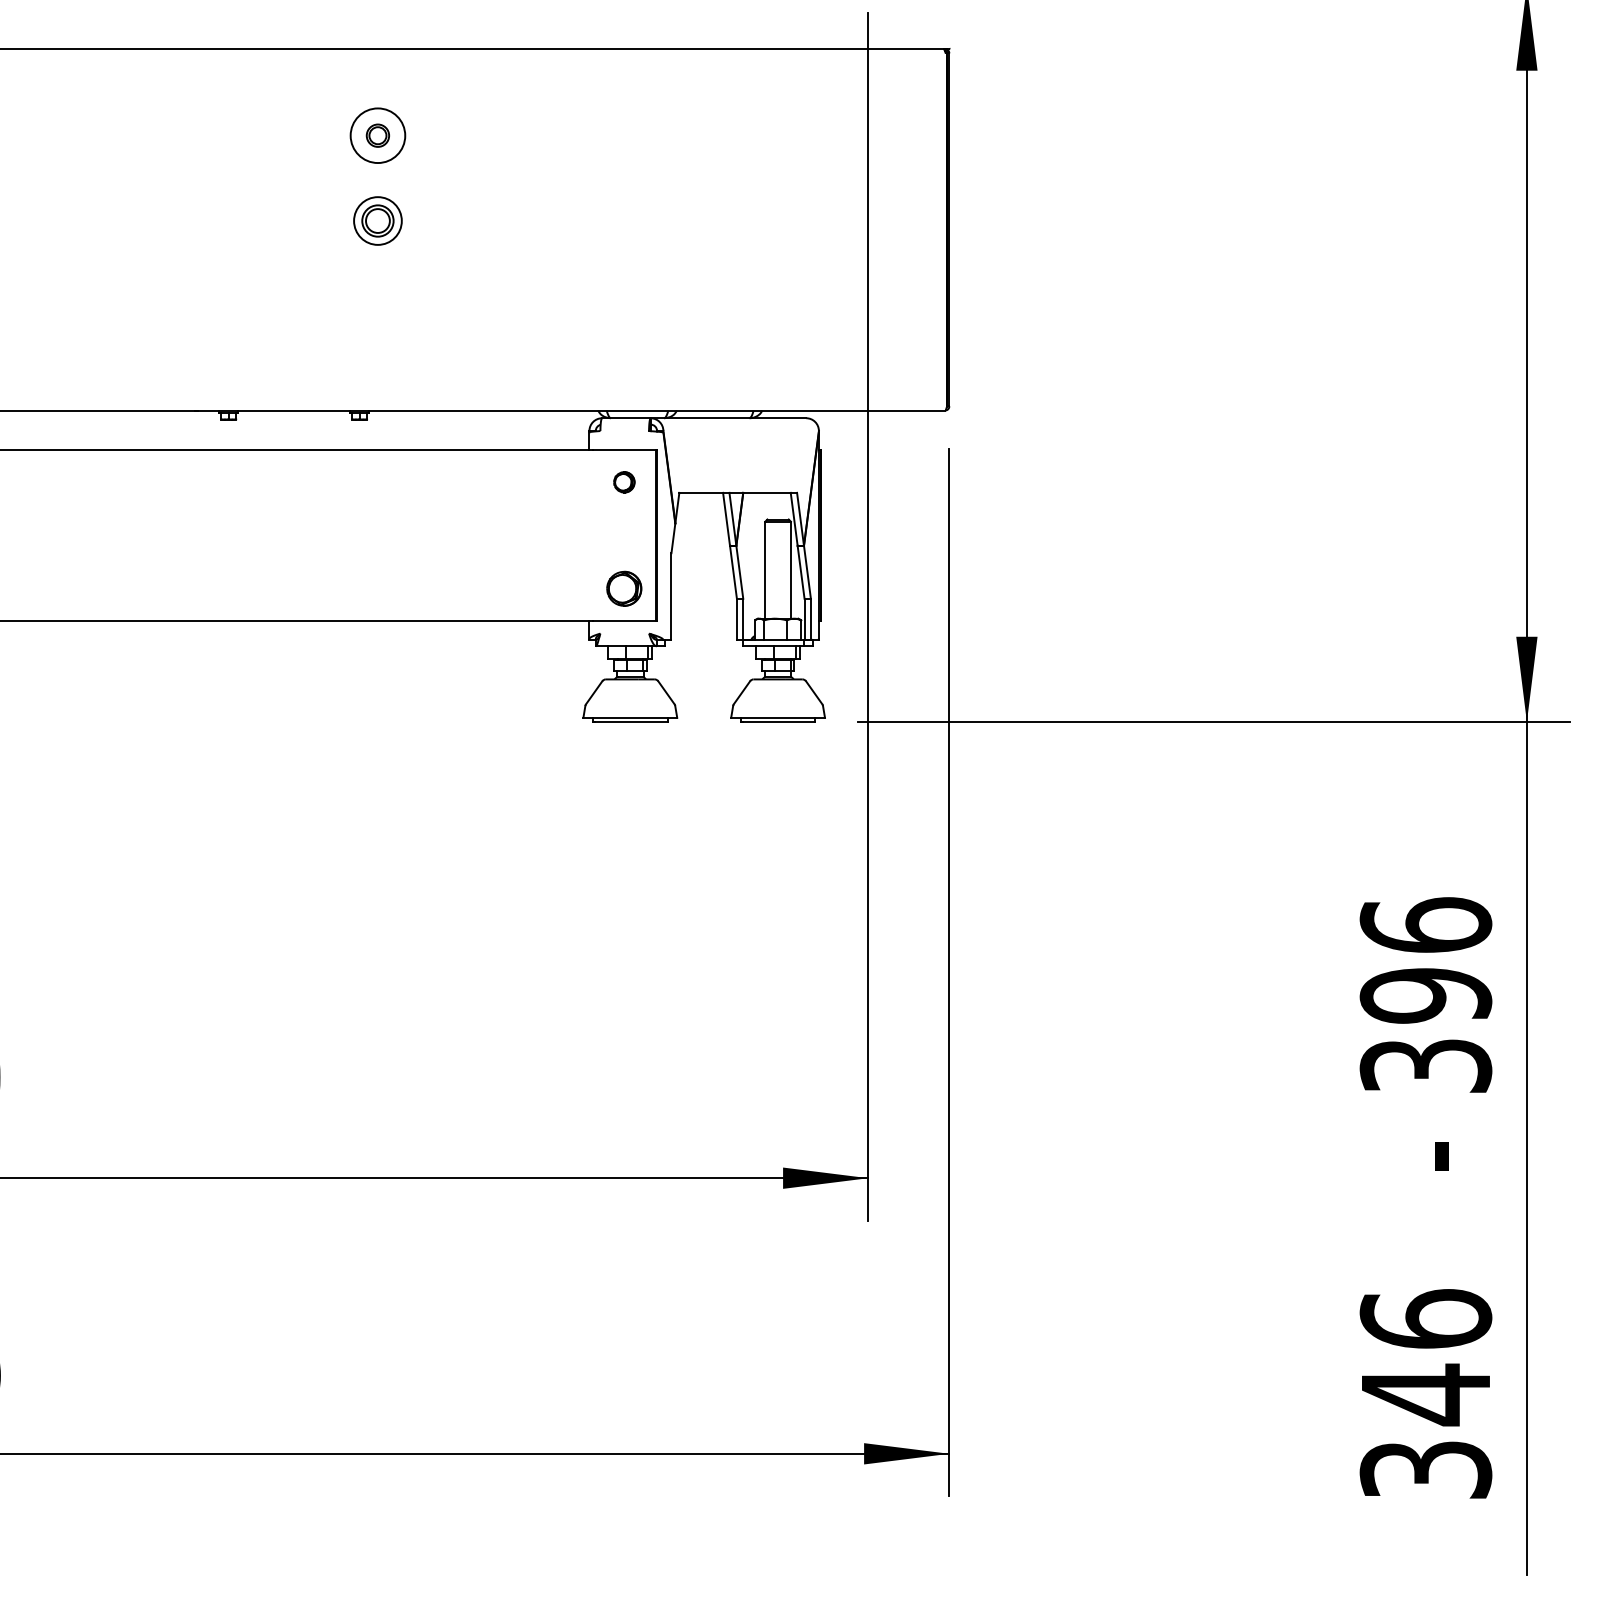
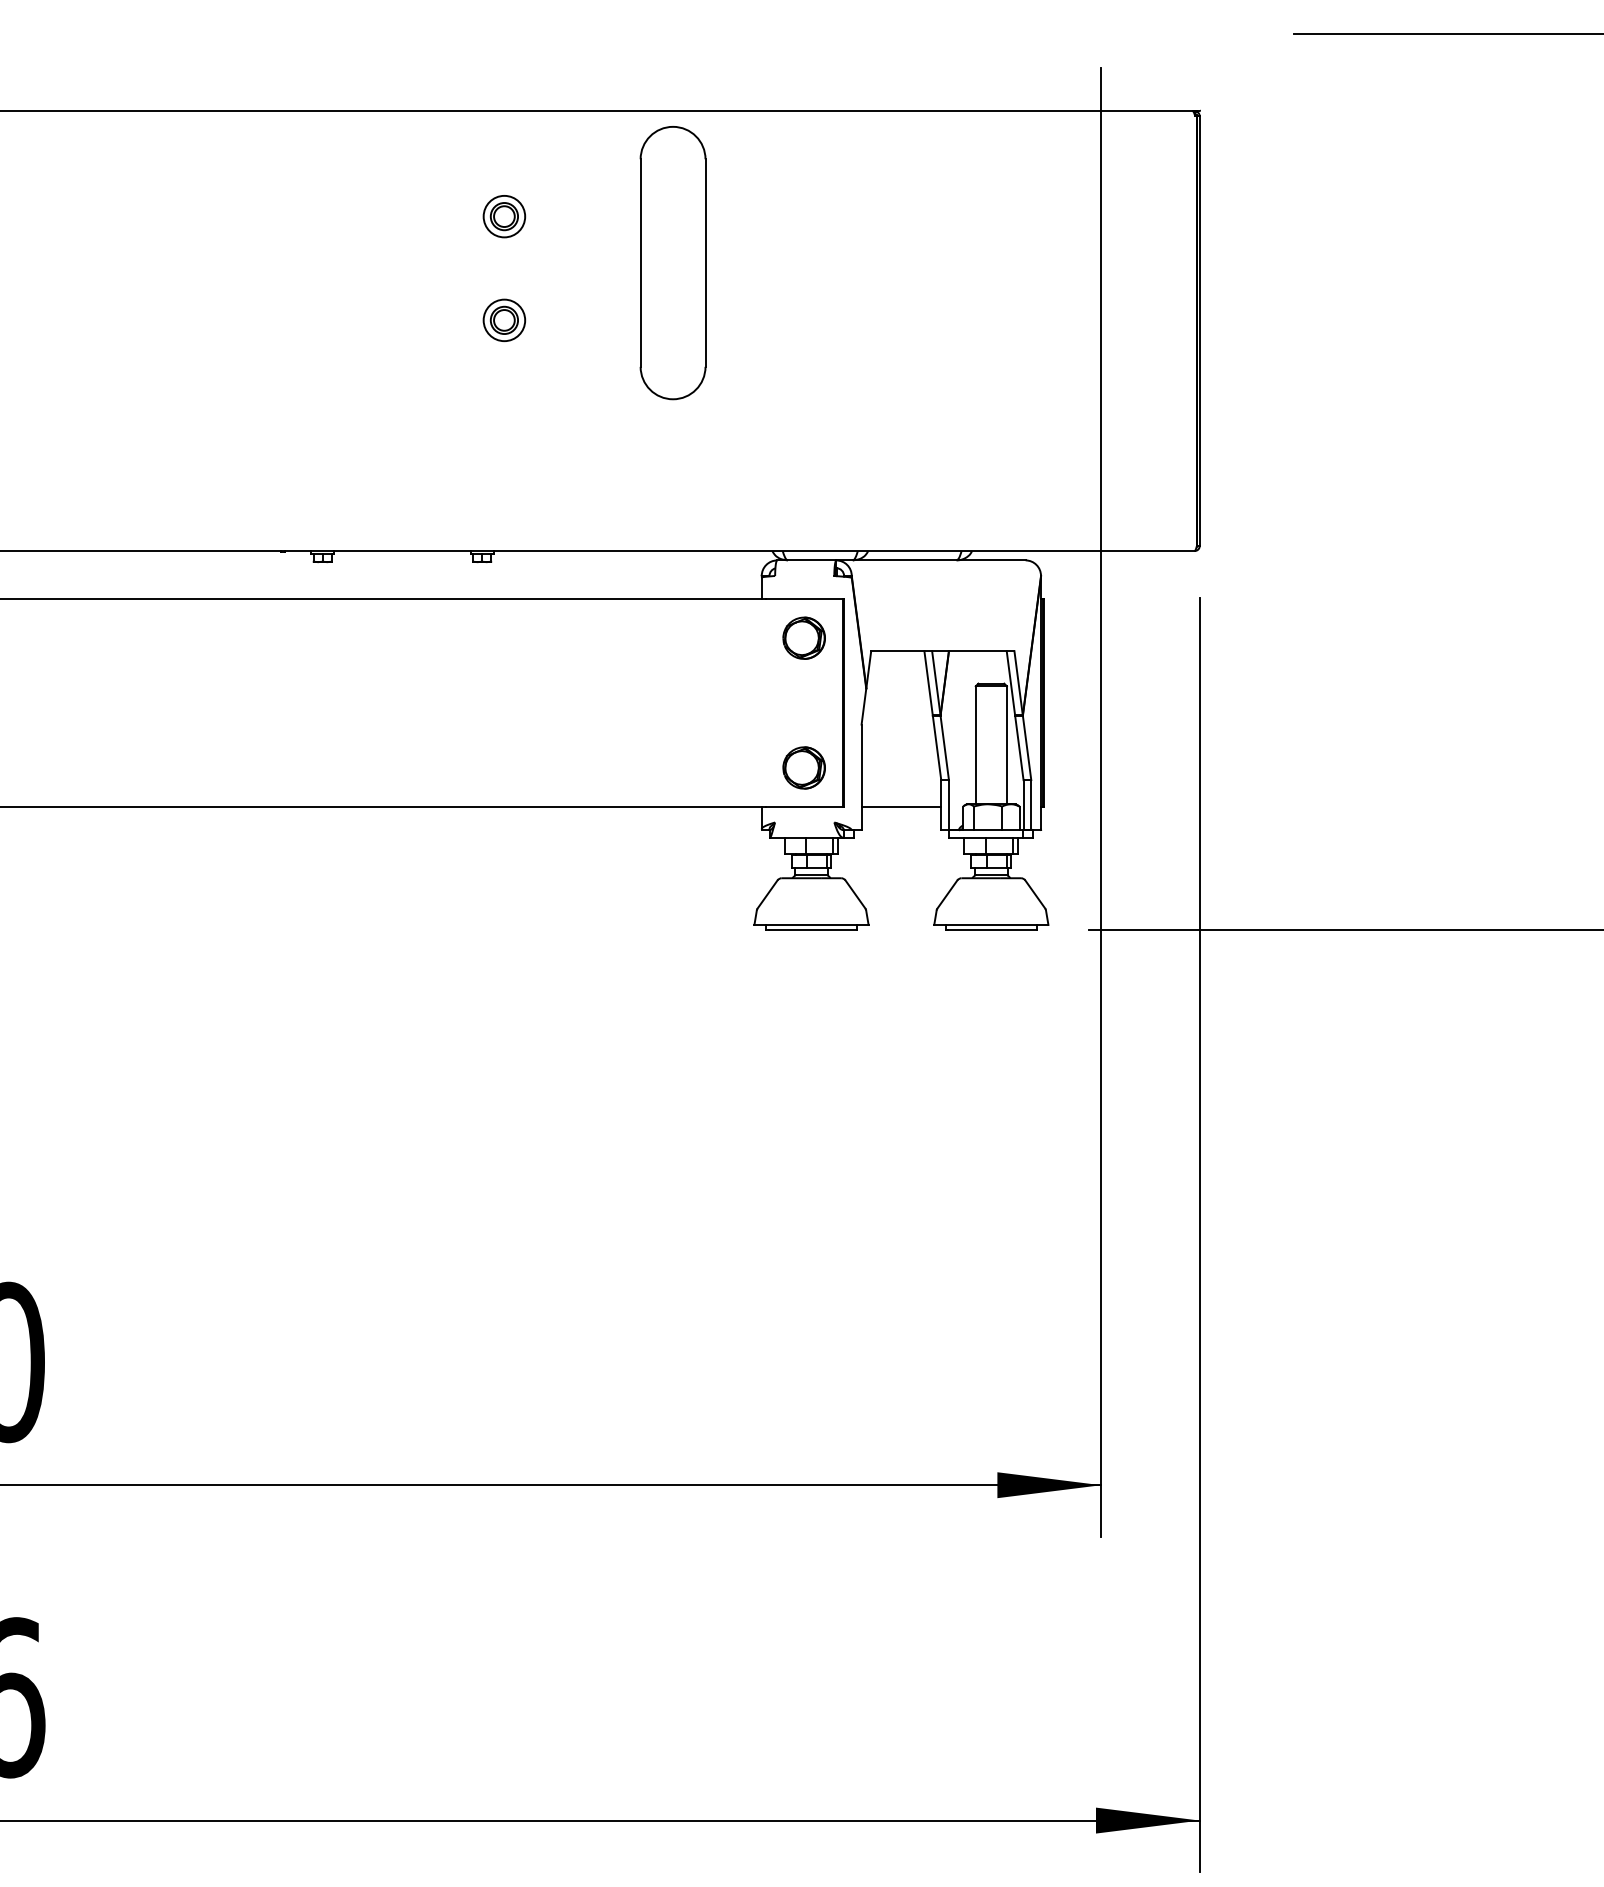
circle: (377, 135) -> (503, 216), size x0.62
part: (516, 173) -> (673, 262), added
part: (377, 220) -> (503, 319), size x0.71
part: (624, 482) -> (804, 638), size x1.67
line: (703, 620) -> (900, 806), added

